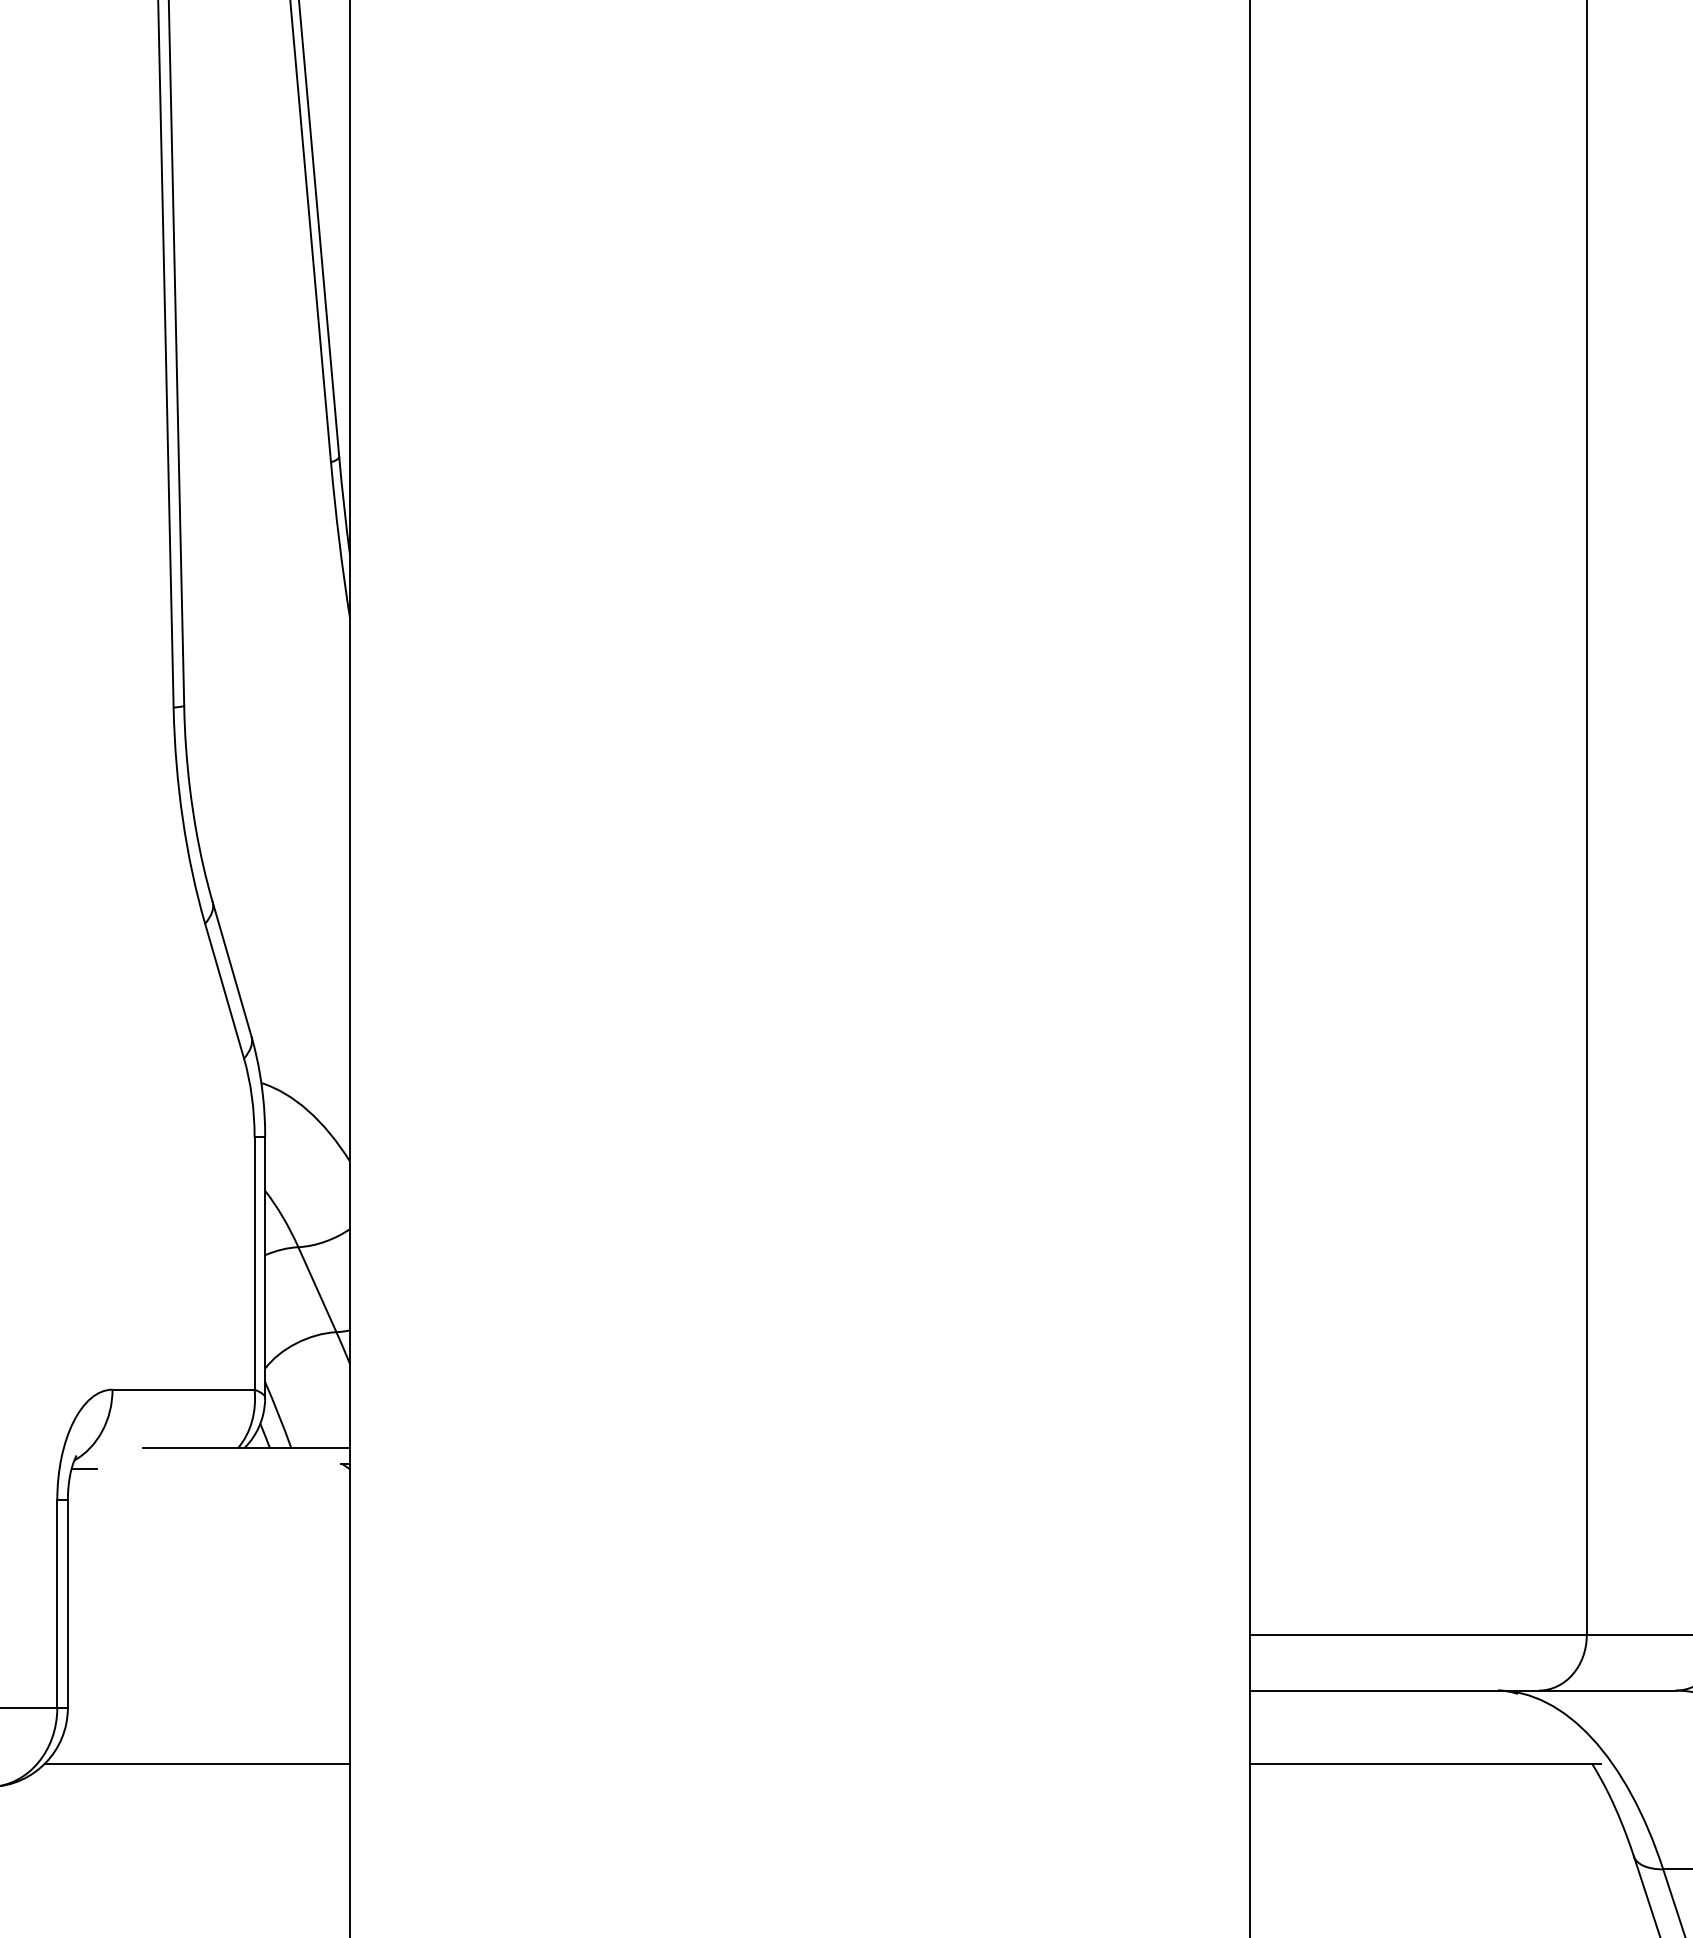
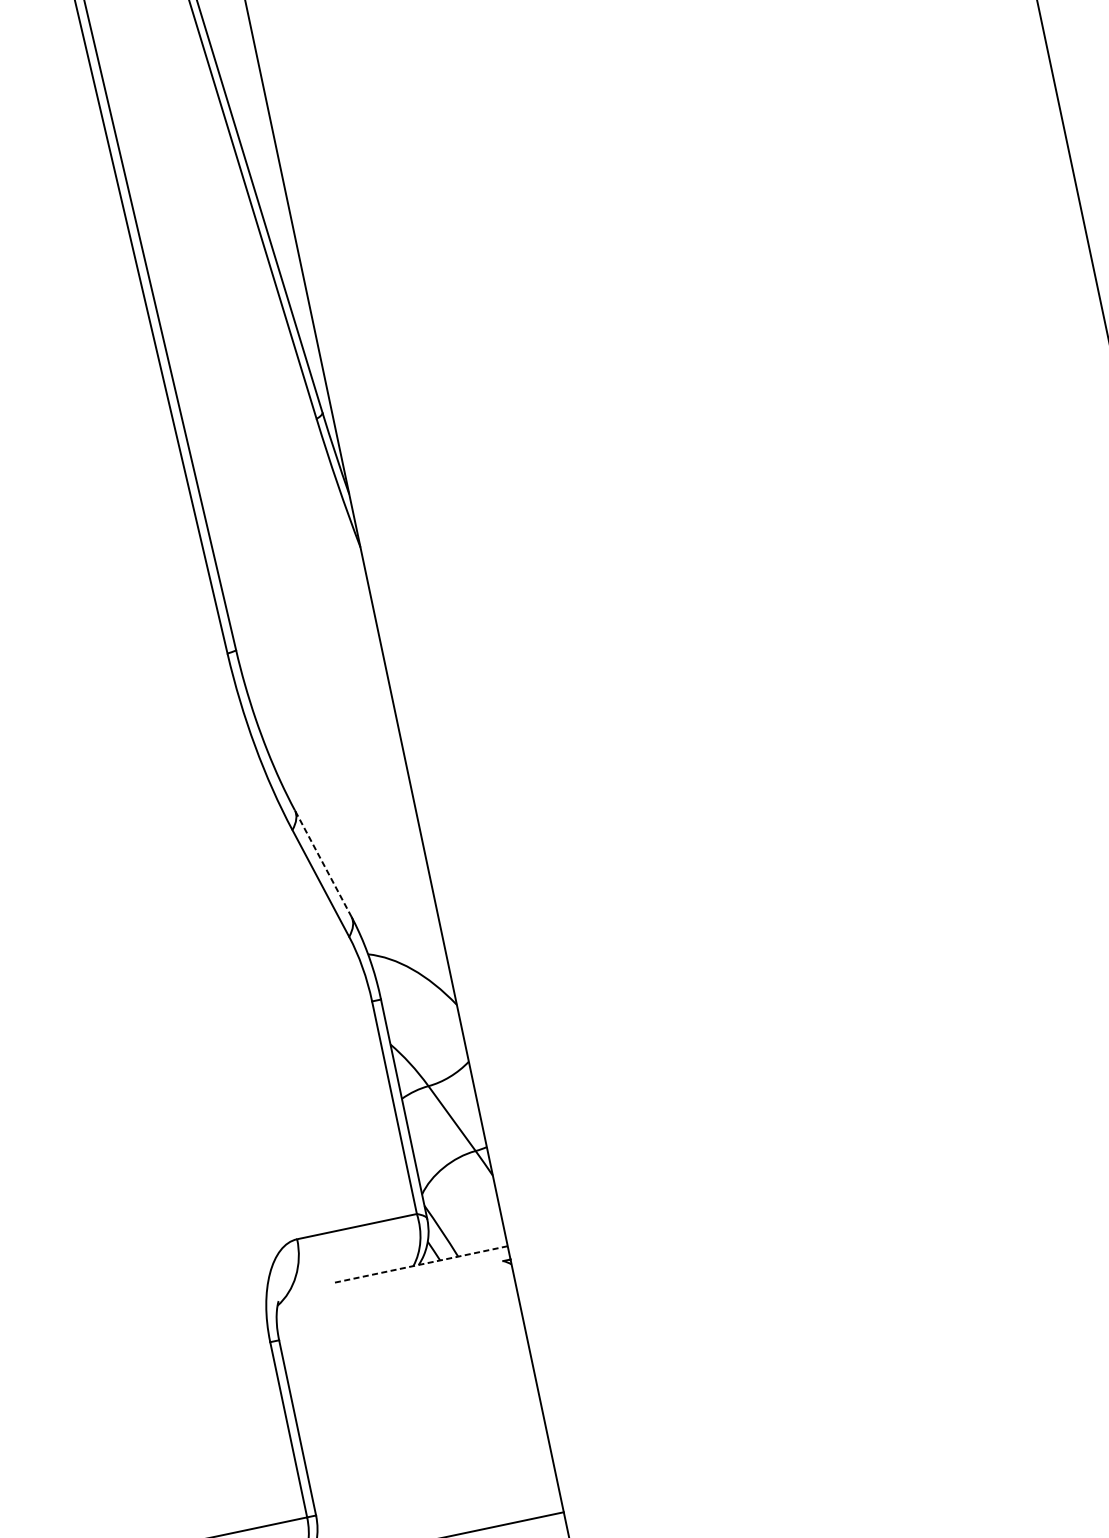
line: (231, 968) -> (322, 863), solid -> dashed
line: (246, 1448) -> (420, 1265), solid -> dashed
line: (83, 1468) -> (286, 1310), removed

